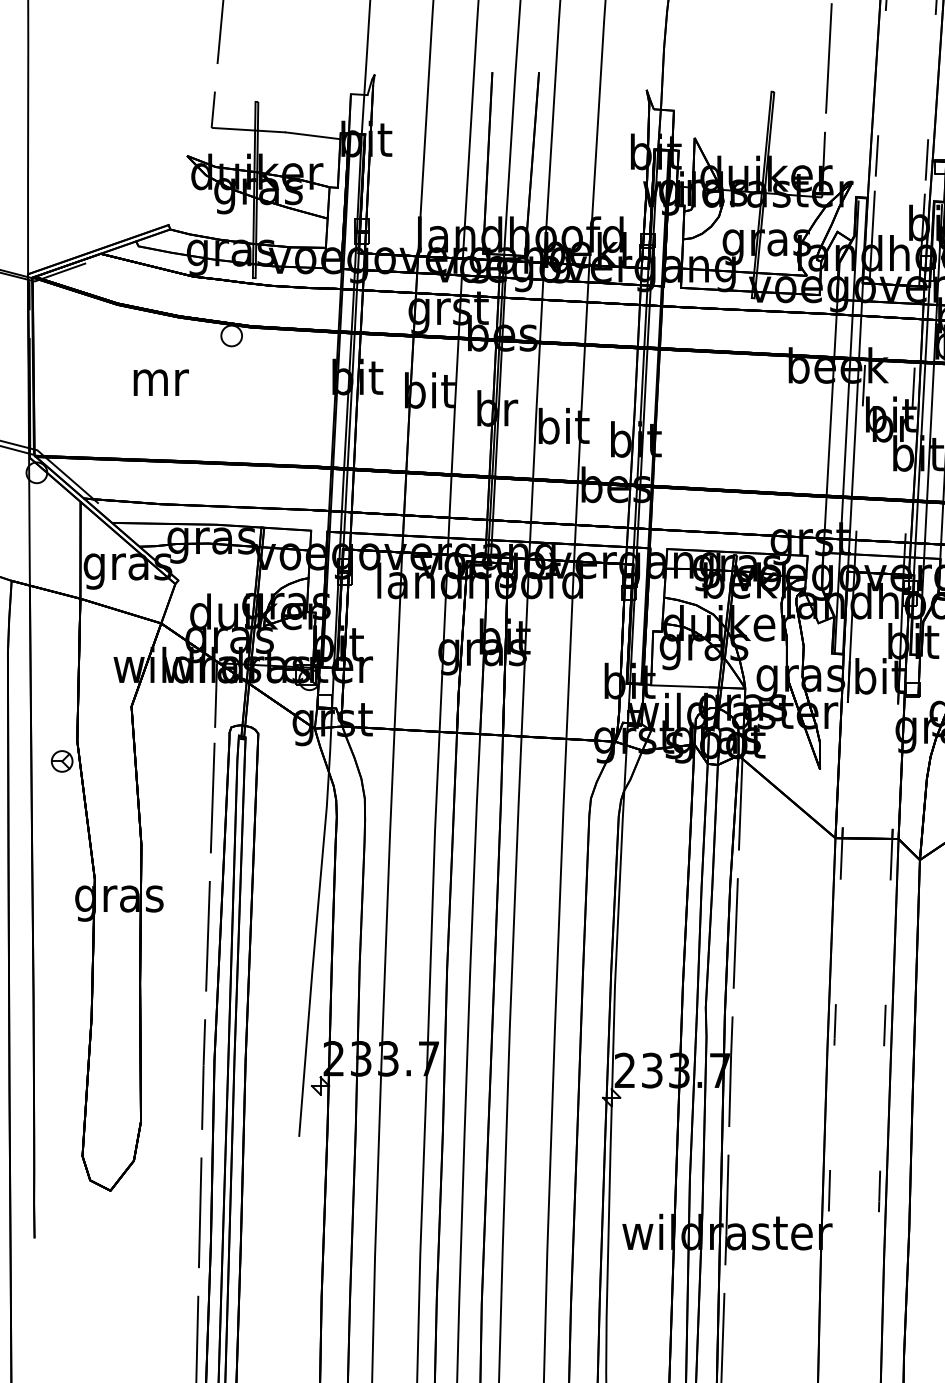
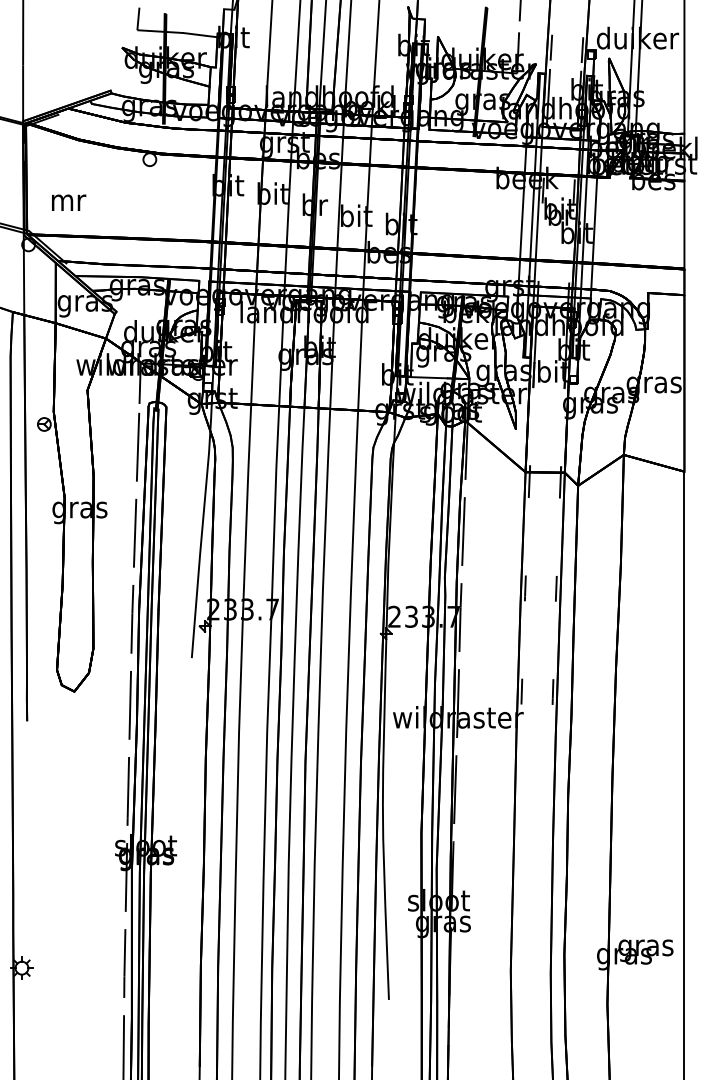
text: (162, 382) -> (69, 202), moved

